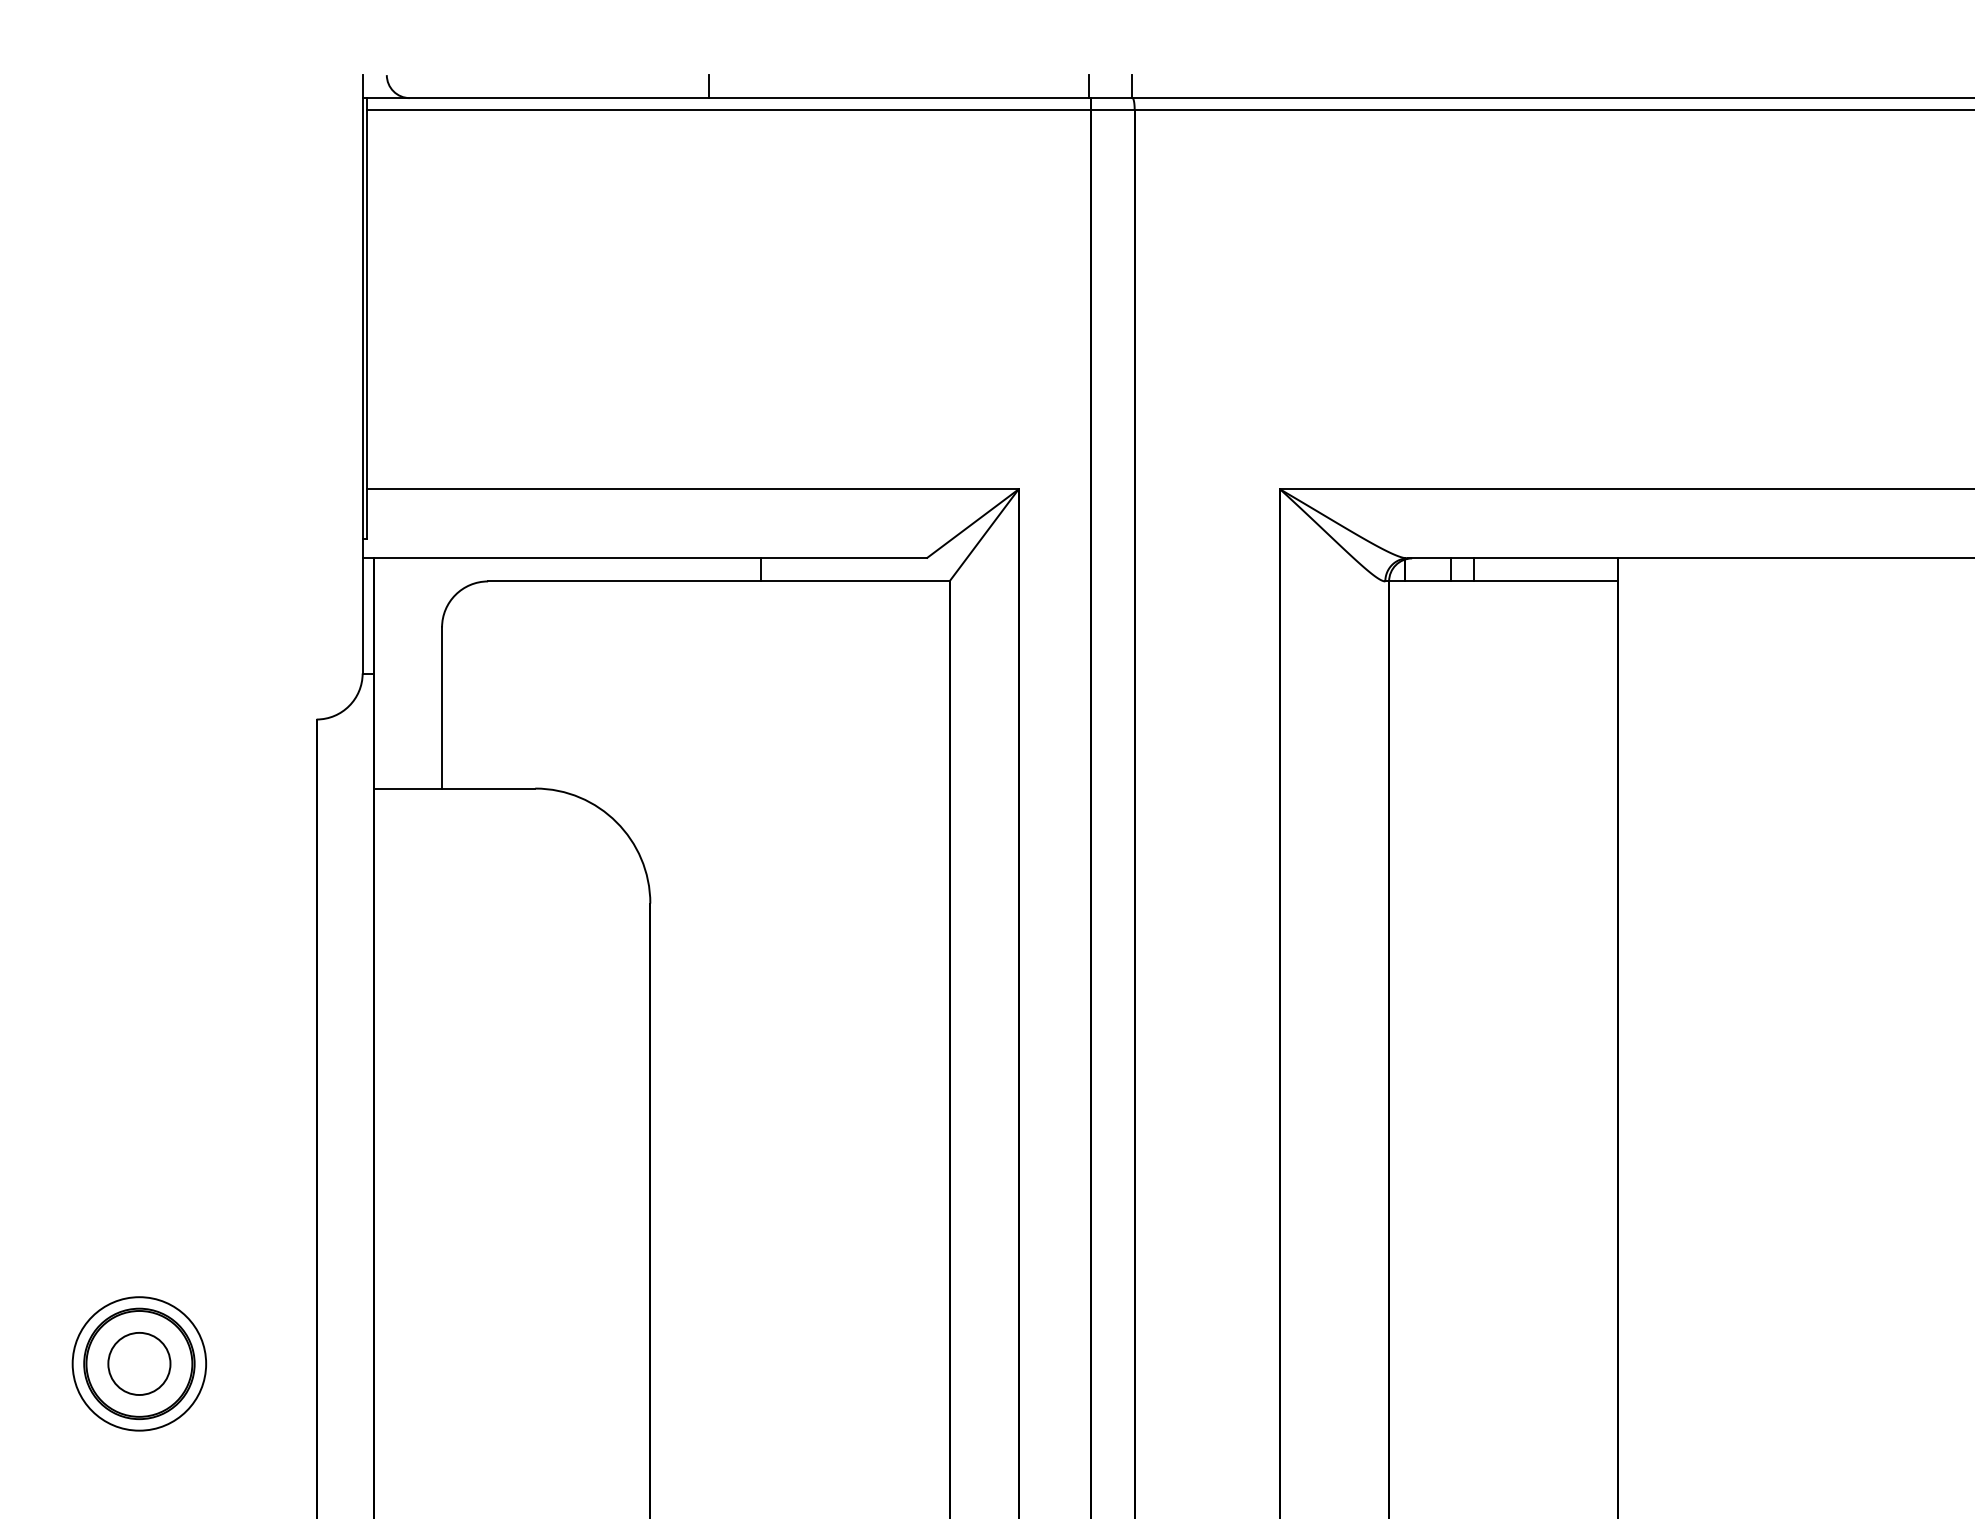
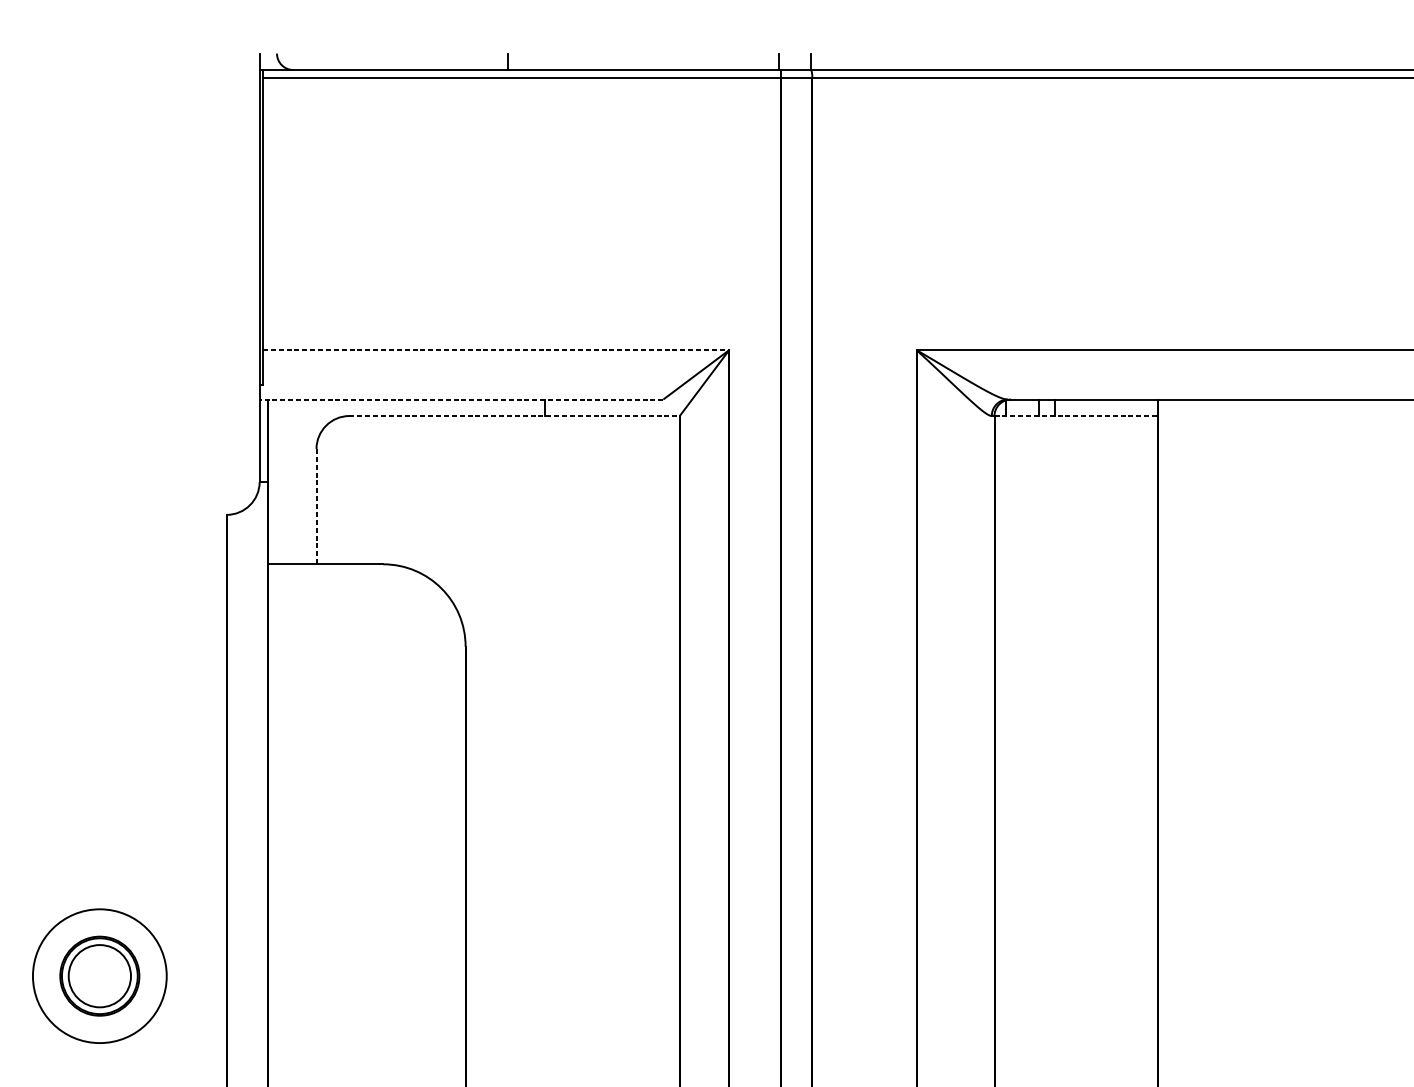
line: (692, 489) -> (495, 350), solid -> dashed
line: (644, 558) -> (461, 399), solid -> dashed
line: (718, 581) -> (514, 416), solid -> dashed
line: (1503, 581) -> (1076, 416), solid -> dashed
line: (442, 708) -> (316, 506), solid -> dashed
circle: (139, 1363) -> (99, 975), size x1.4
circle: (139, 1363) -> (99, 975), size x1.4

